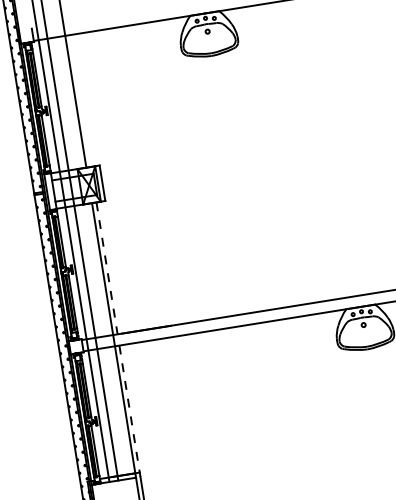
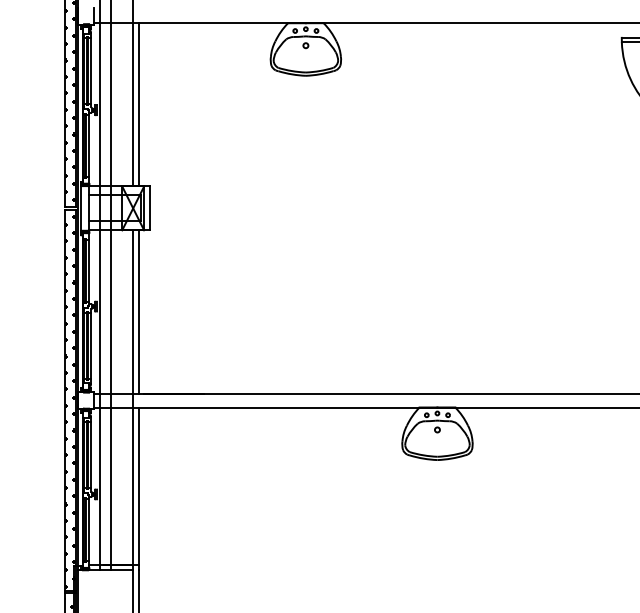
line: (80, 100) -> (138, 104), added
line: (106, 268) -> (138, 311), dashed -> solid
line: (129, 411) -> (138, 489), dashed -> solid

